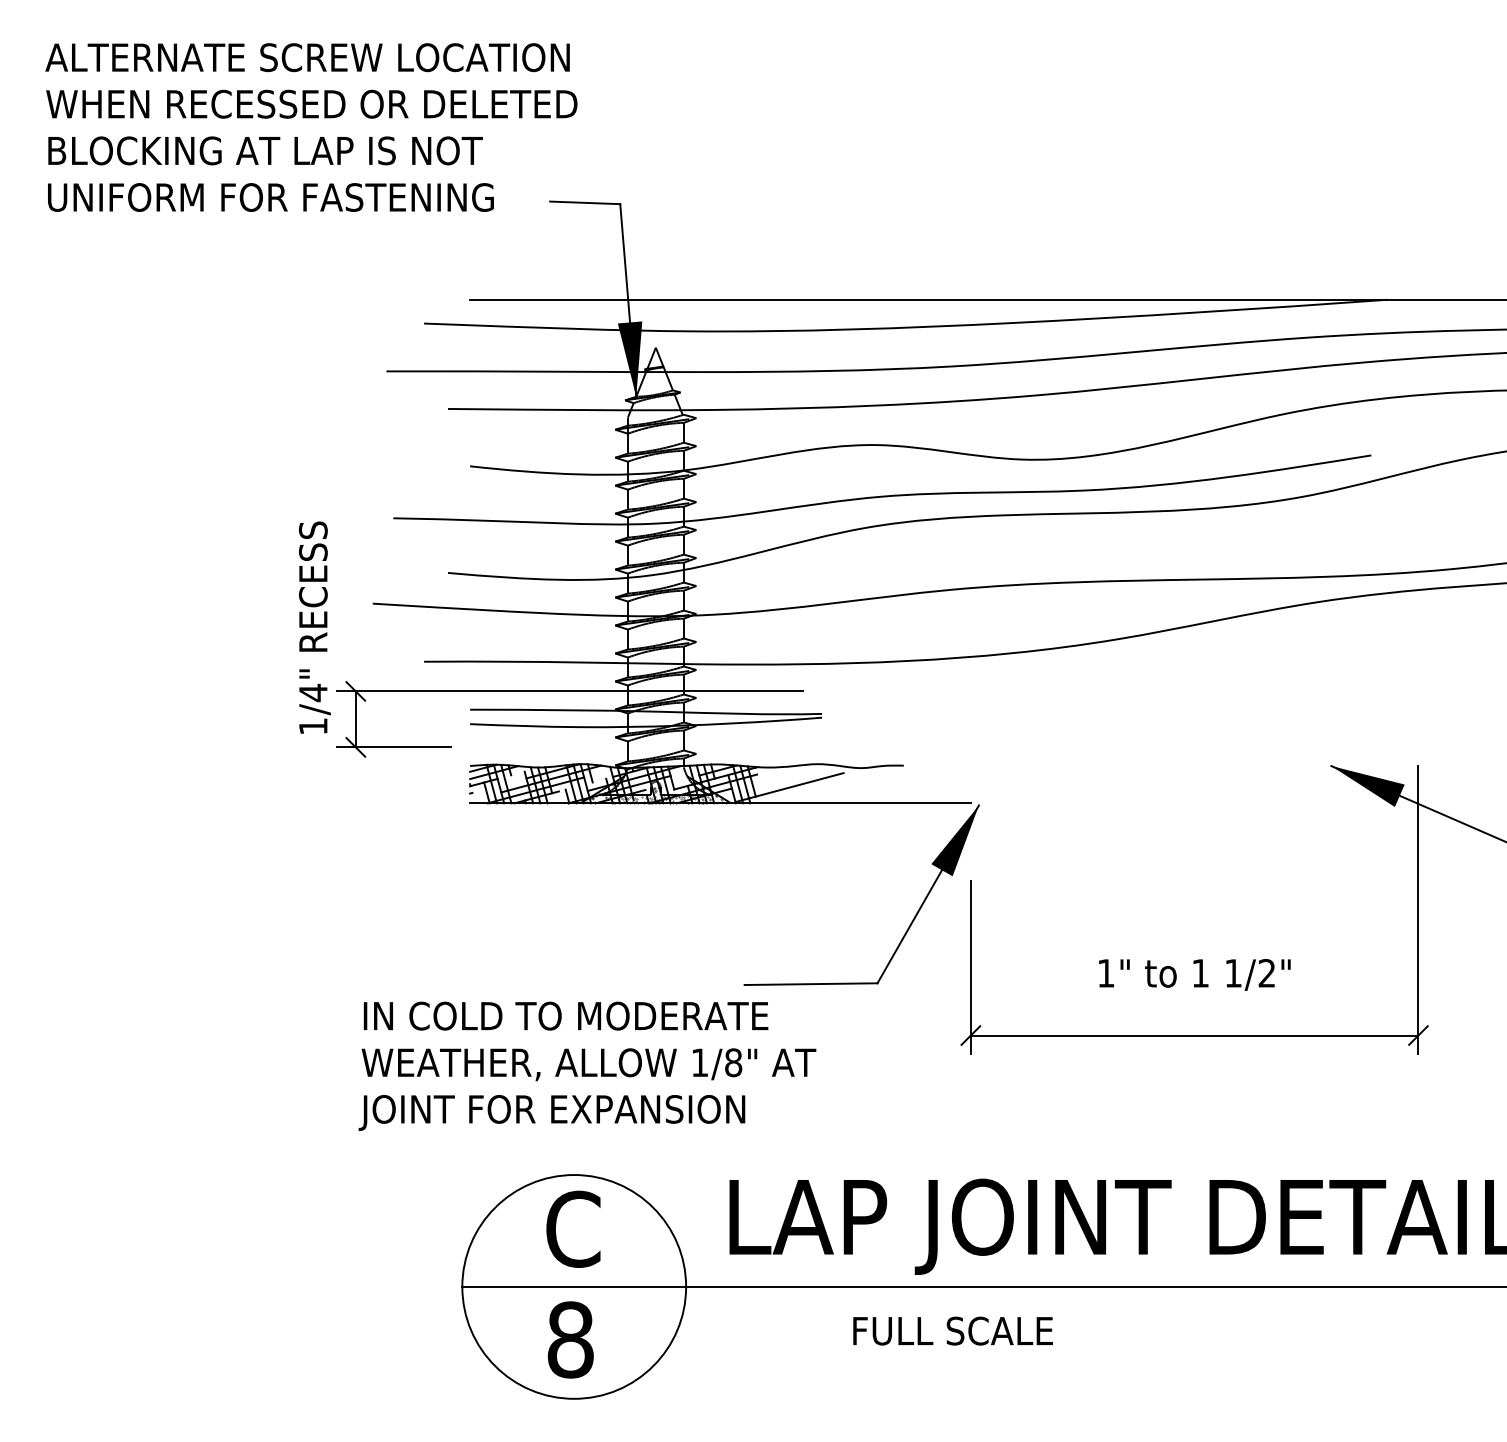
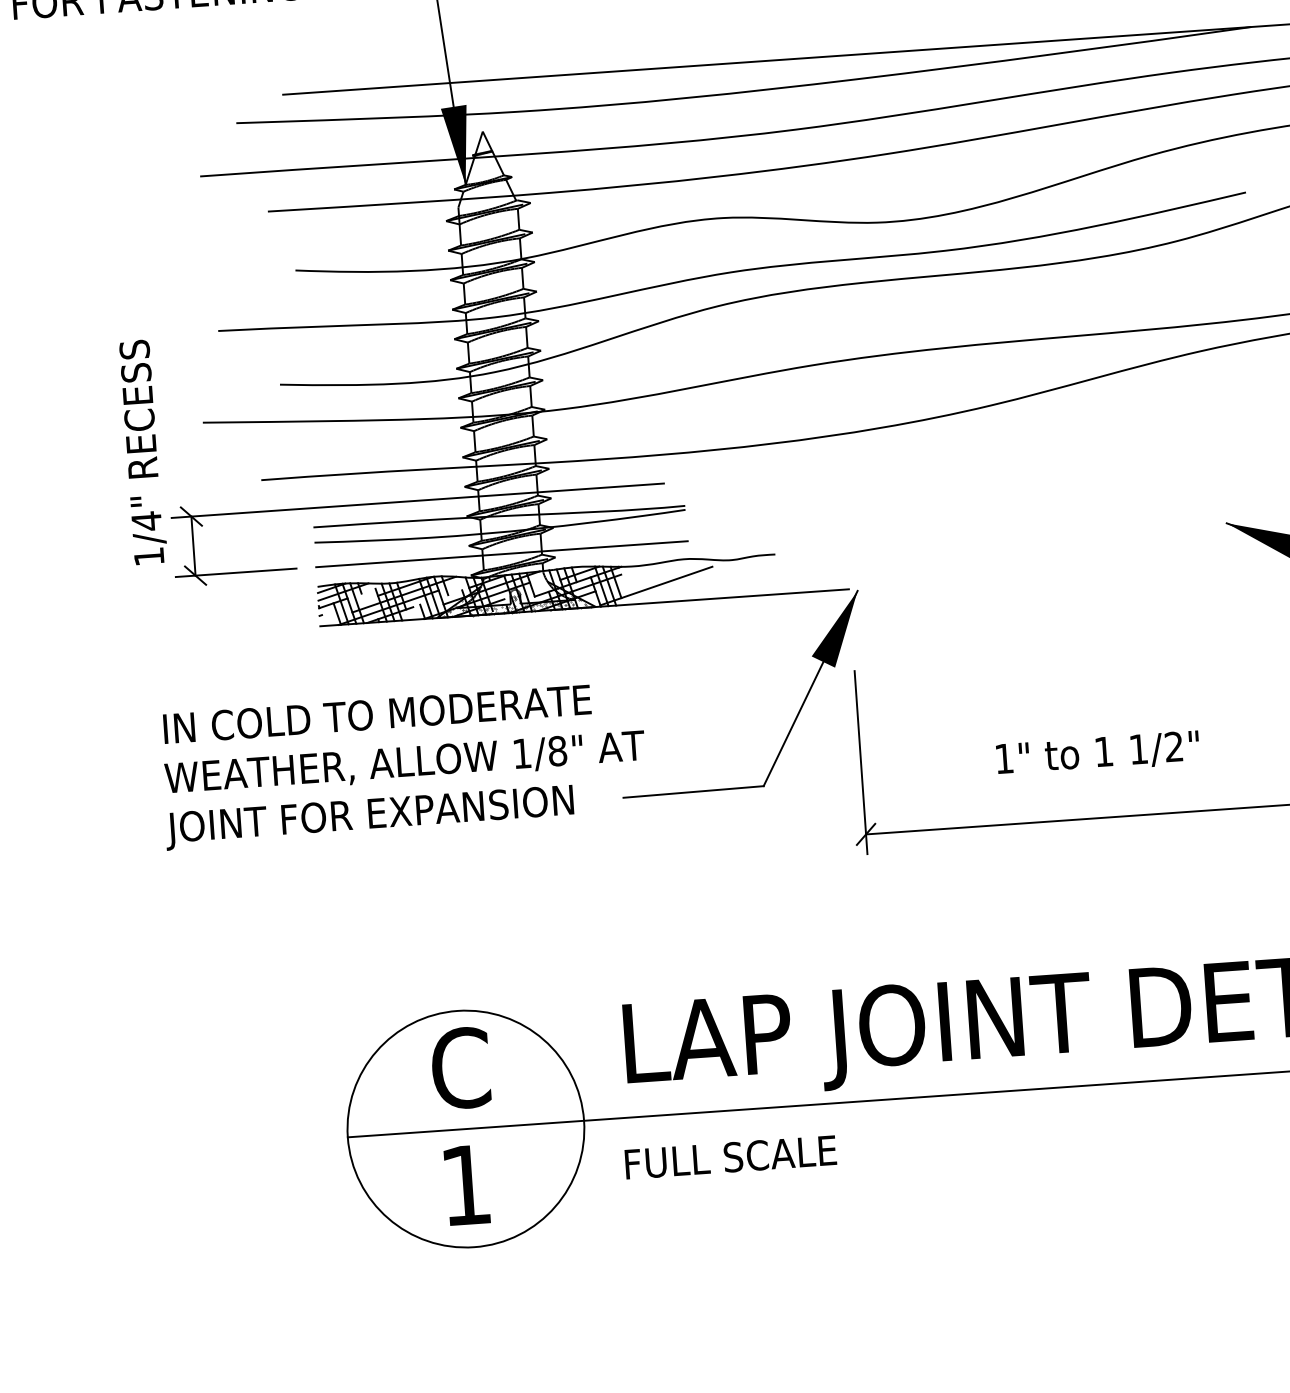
line: (646, 747) -> (502, 554), added
text: (587, 1065) -> (403, 764), moved
text: (952, 1330) -> (730, 1156), moved
text: (570, 1339) -> (465, 1184), 8 -> 1

